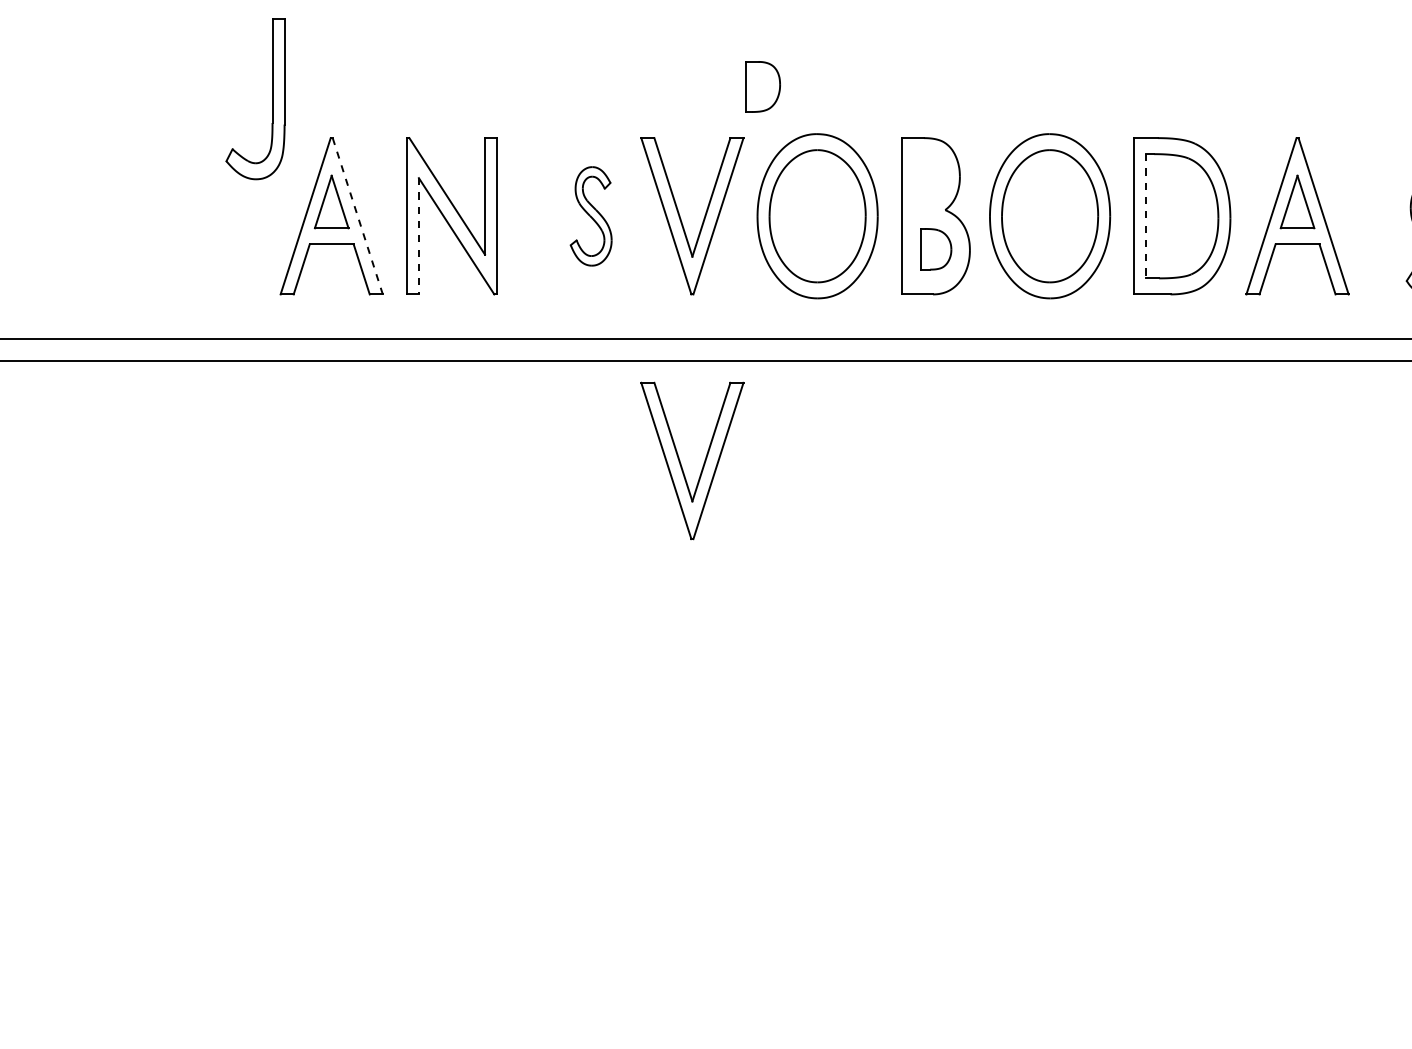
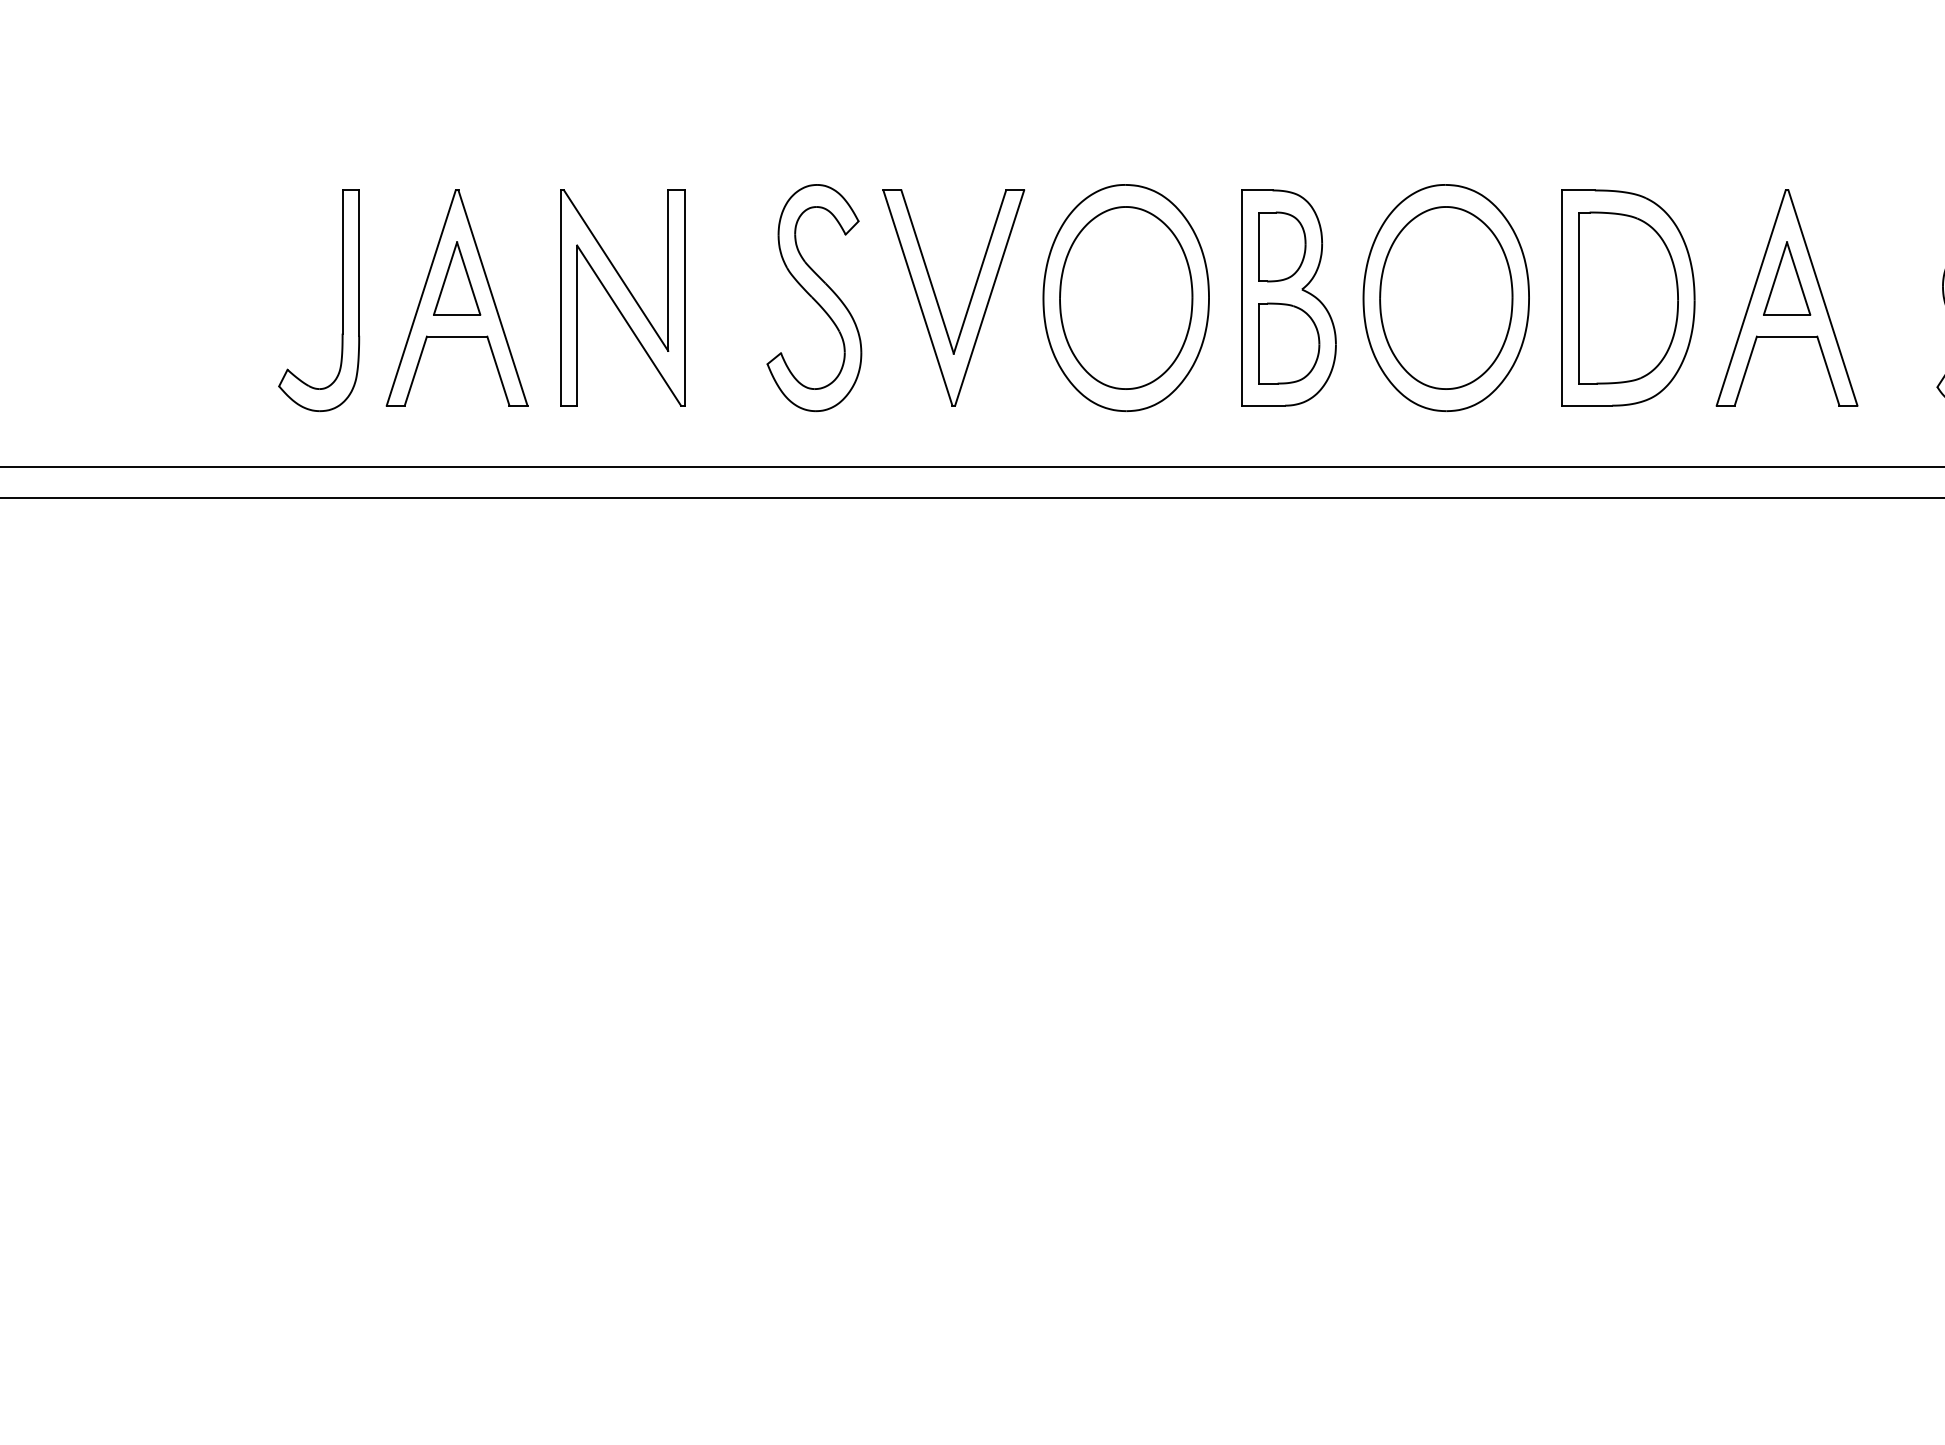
part: (763, 86) -> (1282, 246), moved
part: (272, 98) -> (342, 300), moved
line: (358, 216) -> (493, 298), dashed -> solid
part: (591, 216) -> (814, 298), size x1.67
line: (1146, 216) -> (1578, 298), dashed -> solid
line: (419, 236) -> (577, 326), dashed -> solid
part: (936, 249) -> (1289, 343), size x1.43
part: (681, 464) -> (938, 639), removed

